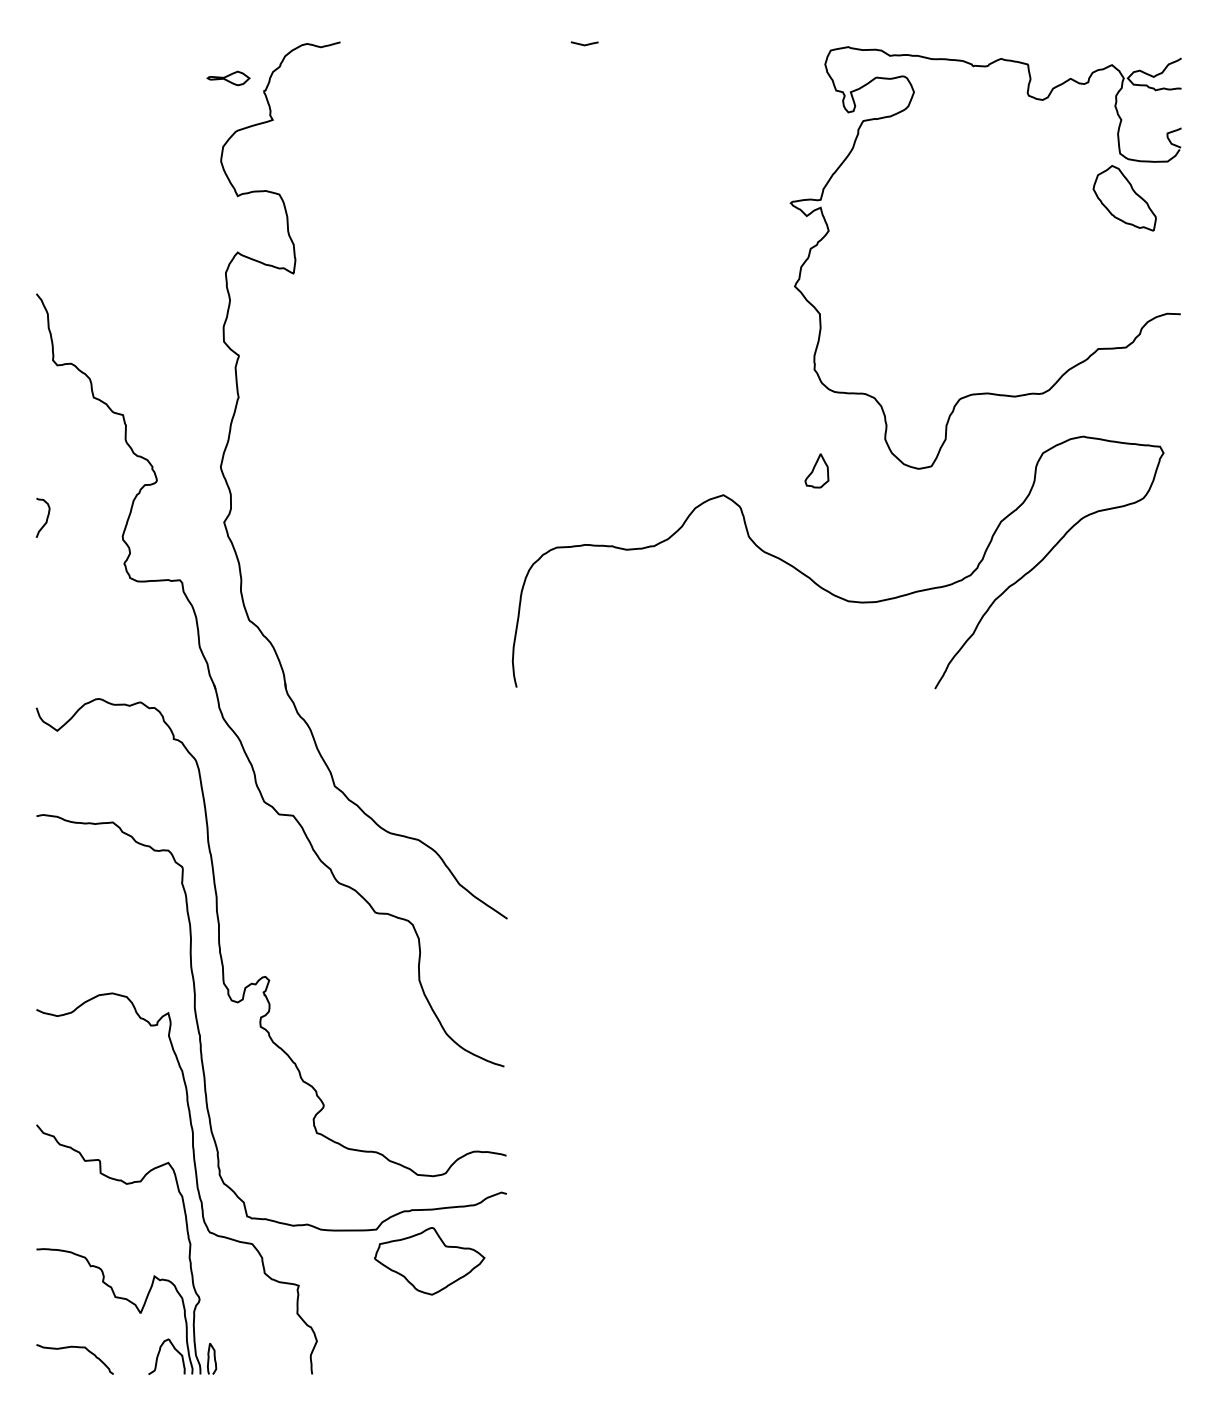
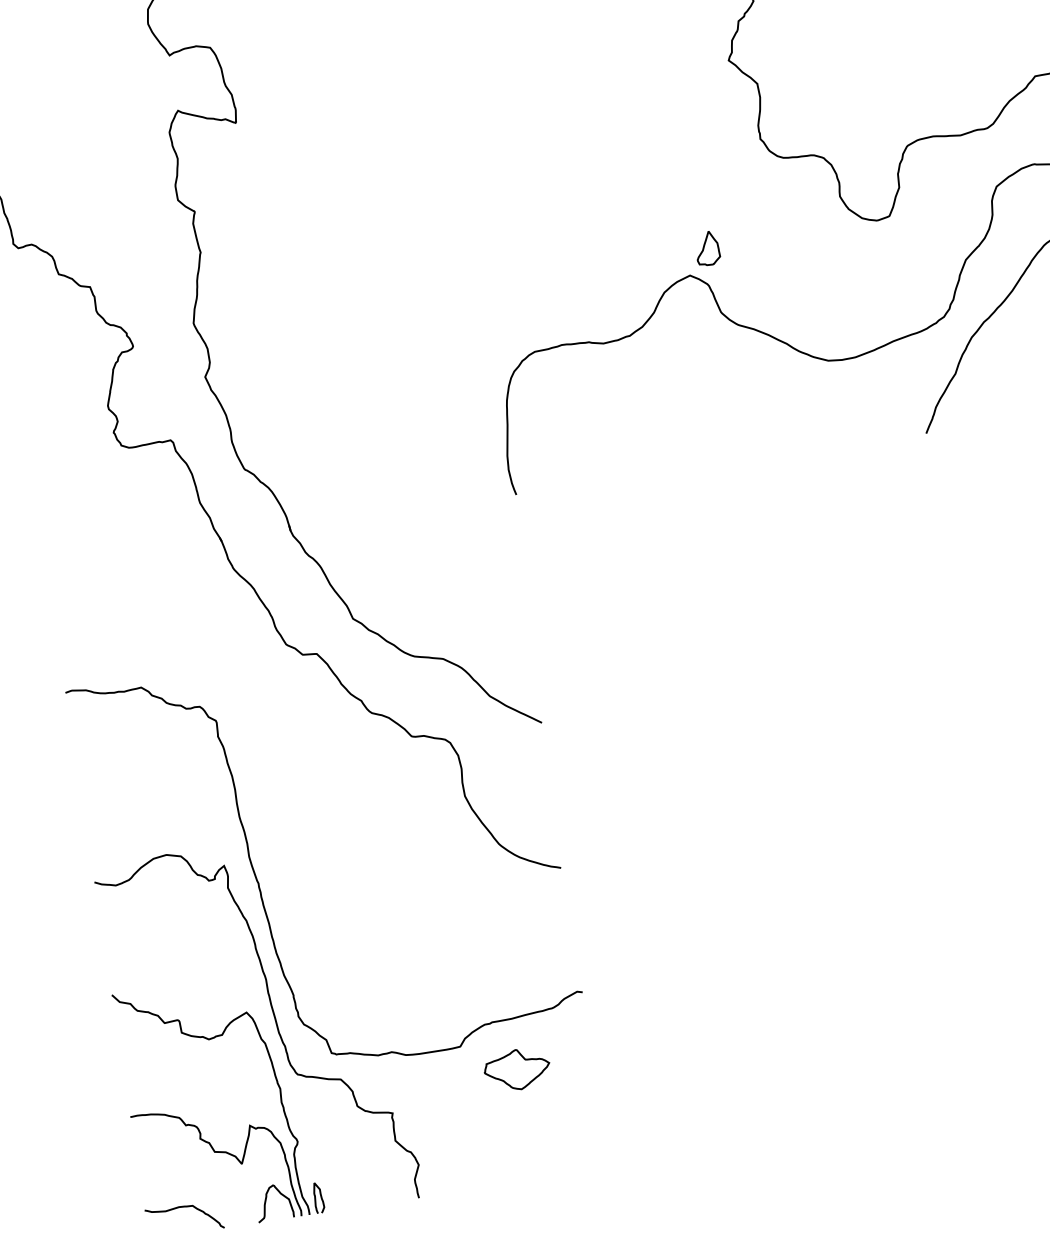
part: (816, 470) -> (706, 248), moved
curve: (46, 517) -> (30, 398), removed
curve: (266, 976) -> (314, 815), removed
part: (429, 1261) -> (517, 1070), size x0.6

